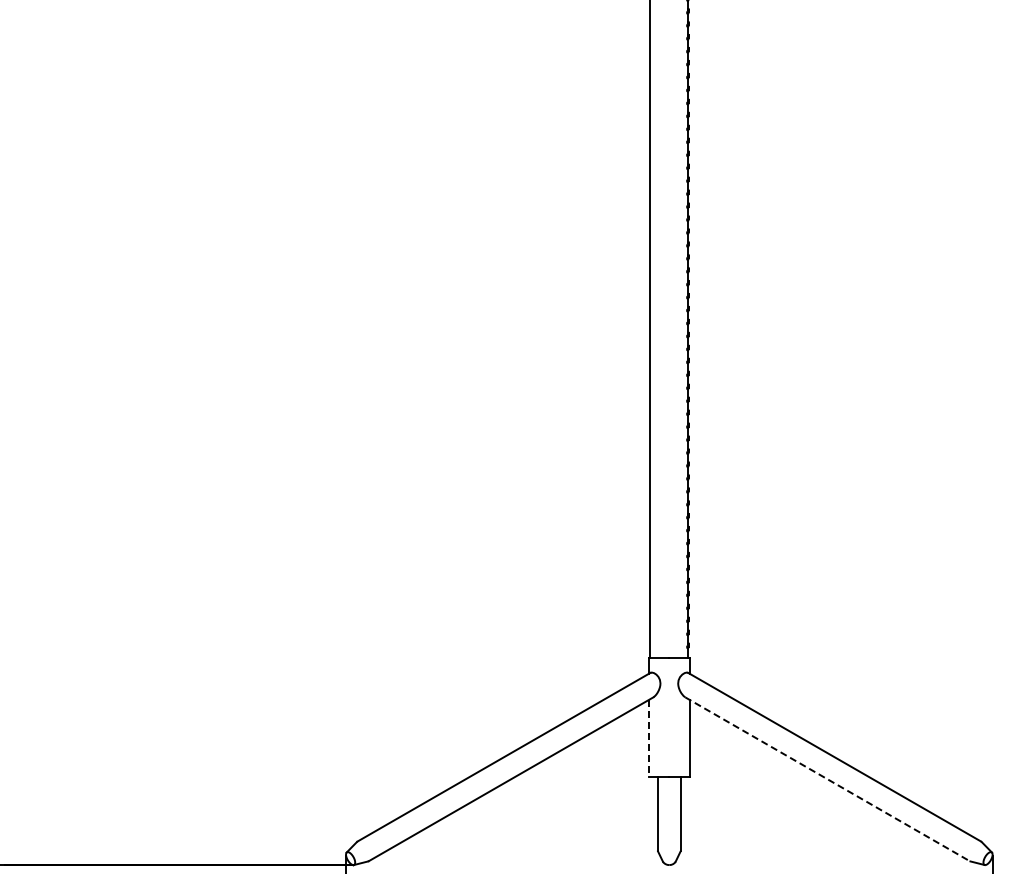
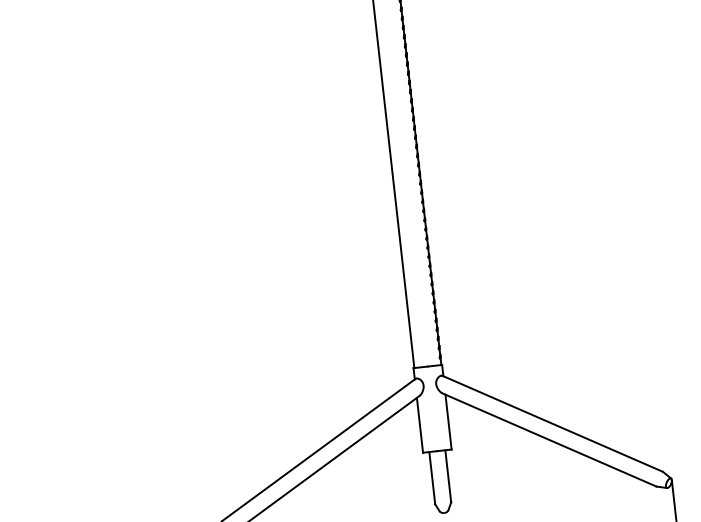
line: (649, 738) -> (420, 425), dashed -> solid
line: (827, 779) -> (549, 440), dashed -> solid

